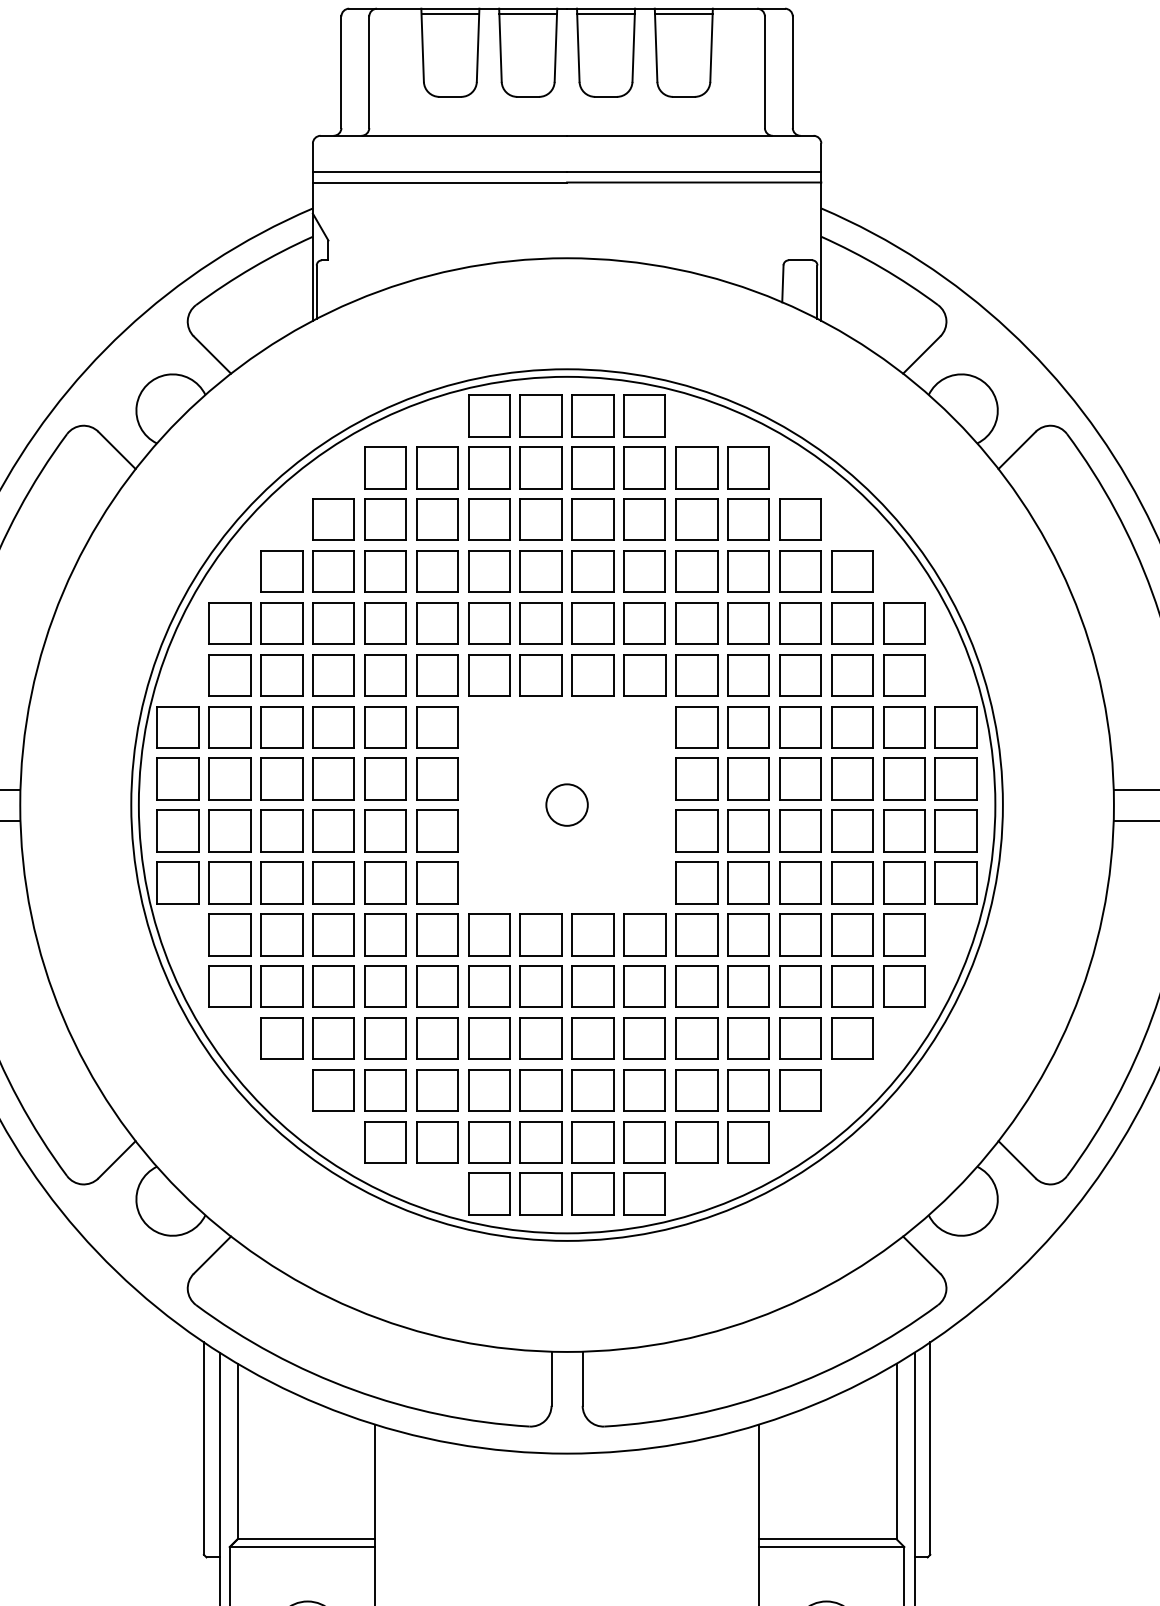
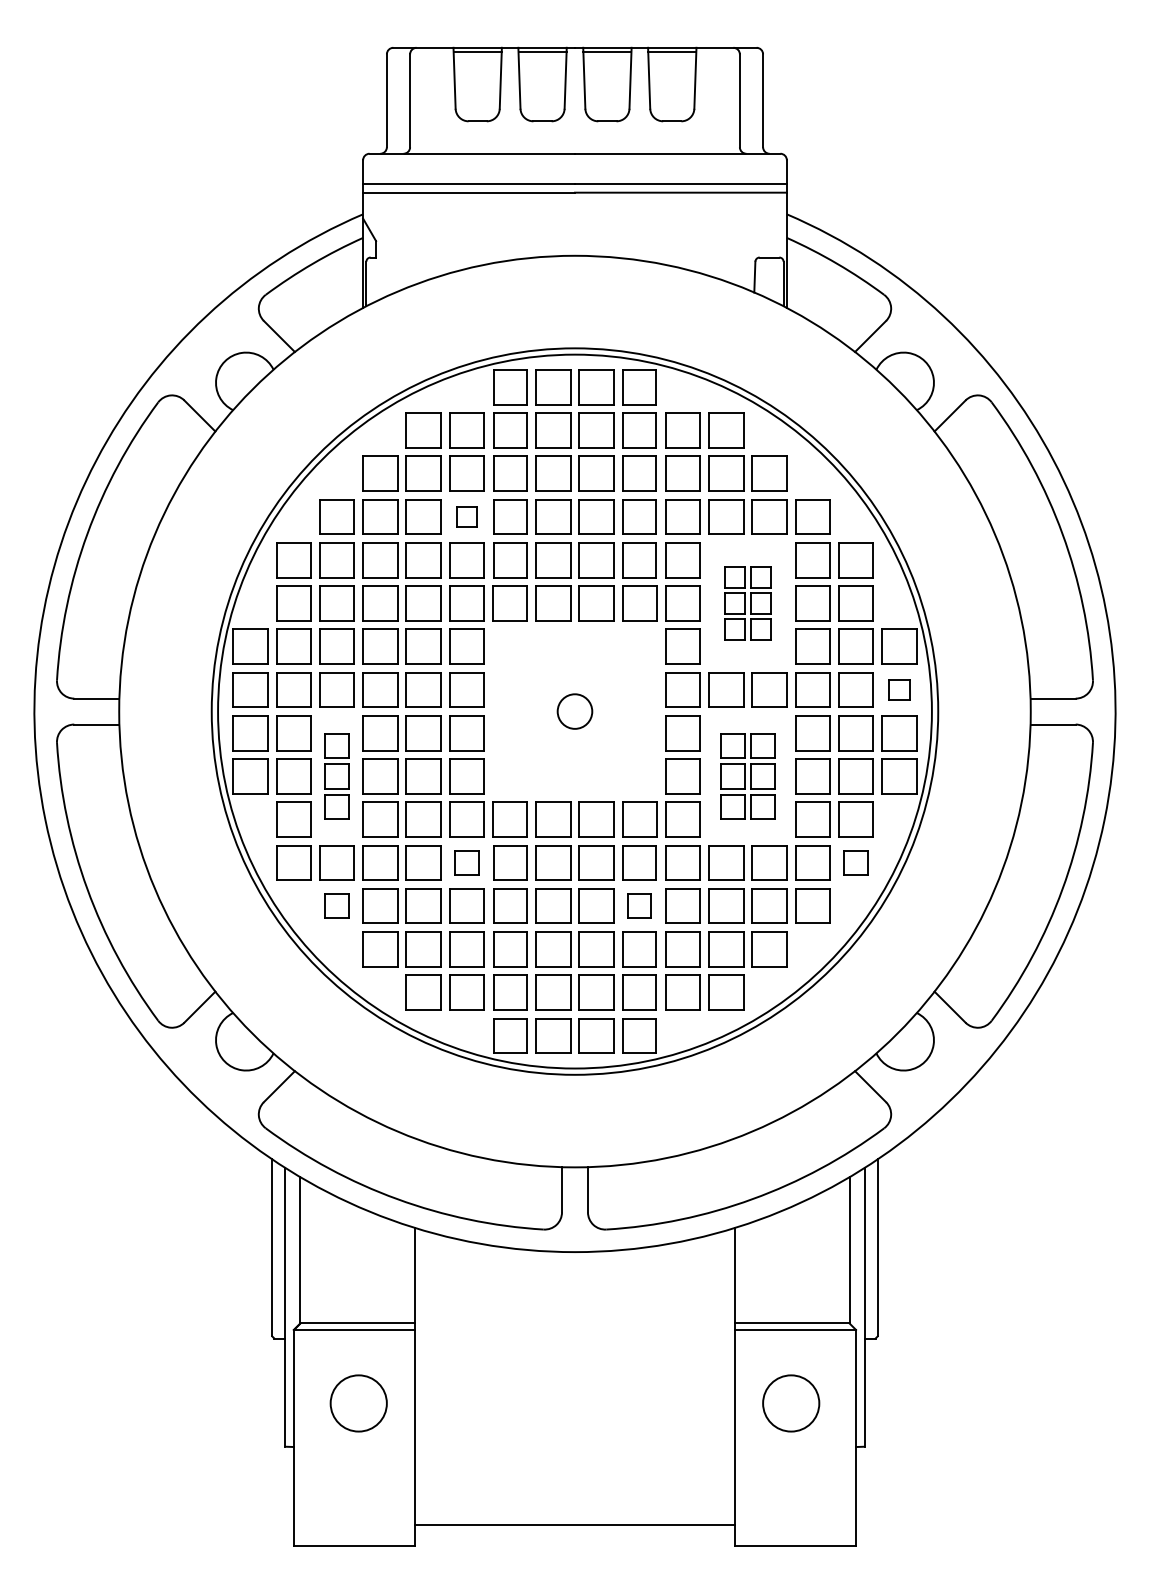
part: (436, 571) -> (466, 516), size x0.6
part: (774, 675) -> (747, 603), size x0.6
part: (956, 778) -> (899, 689), size x0.6
part: (280, 882) -> (336, 776), size x0.7
part: (774, 882) -> (747, 776), size x0.7
part: (436, 986) -> (466, 862), size x0.7
part: (903, 986) -> (855, 862), size x0.7
part: (280, 1037) -> (336, 905), size x0.7
part: (644, 1037) -> (639, 905), size x0.7

